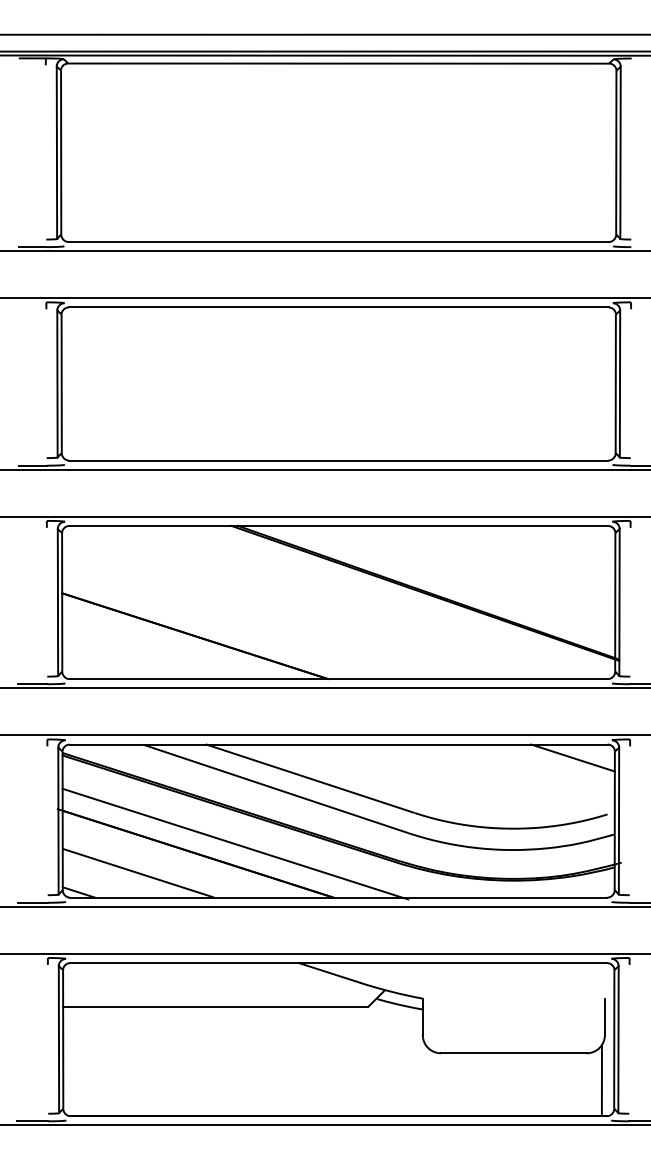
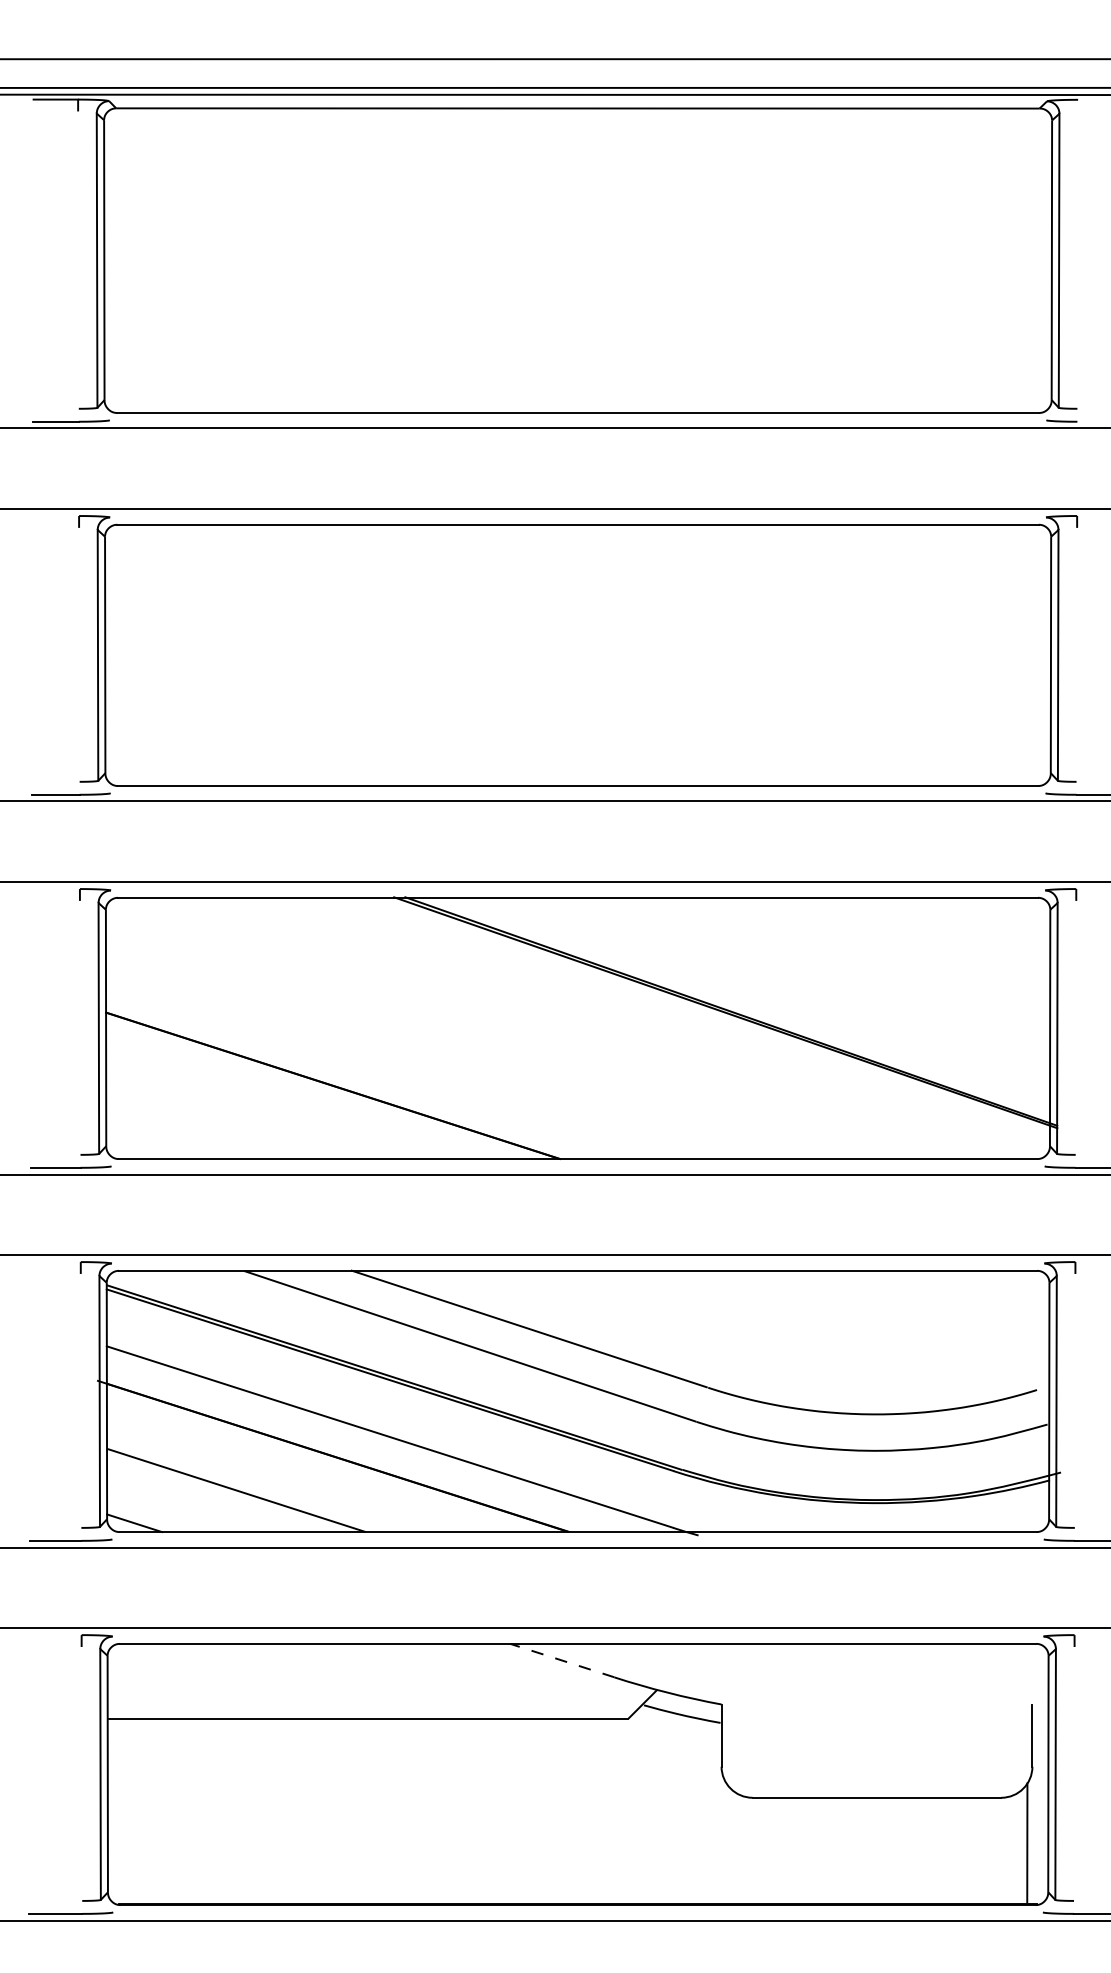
line: (572, 757) -> (977, 1292), removed
line: (329, 972) -> (562, 1659), solid -> dashed

